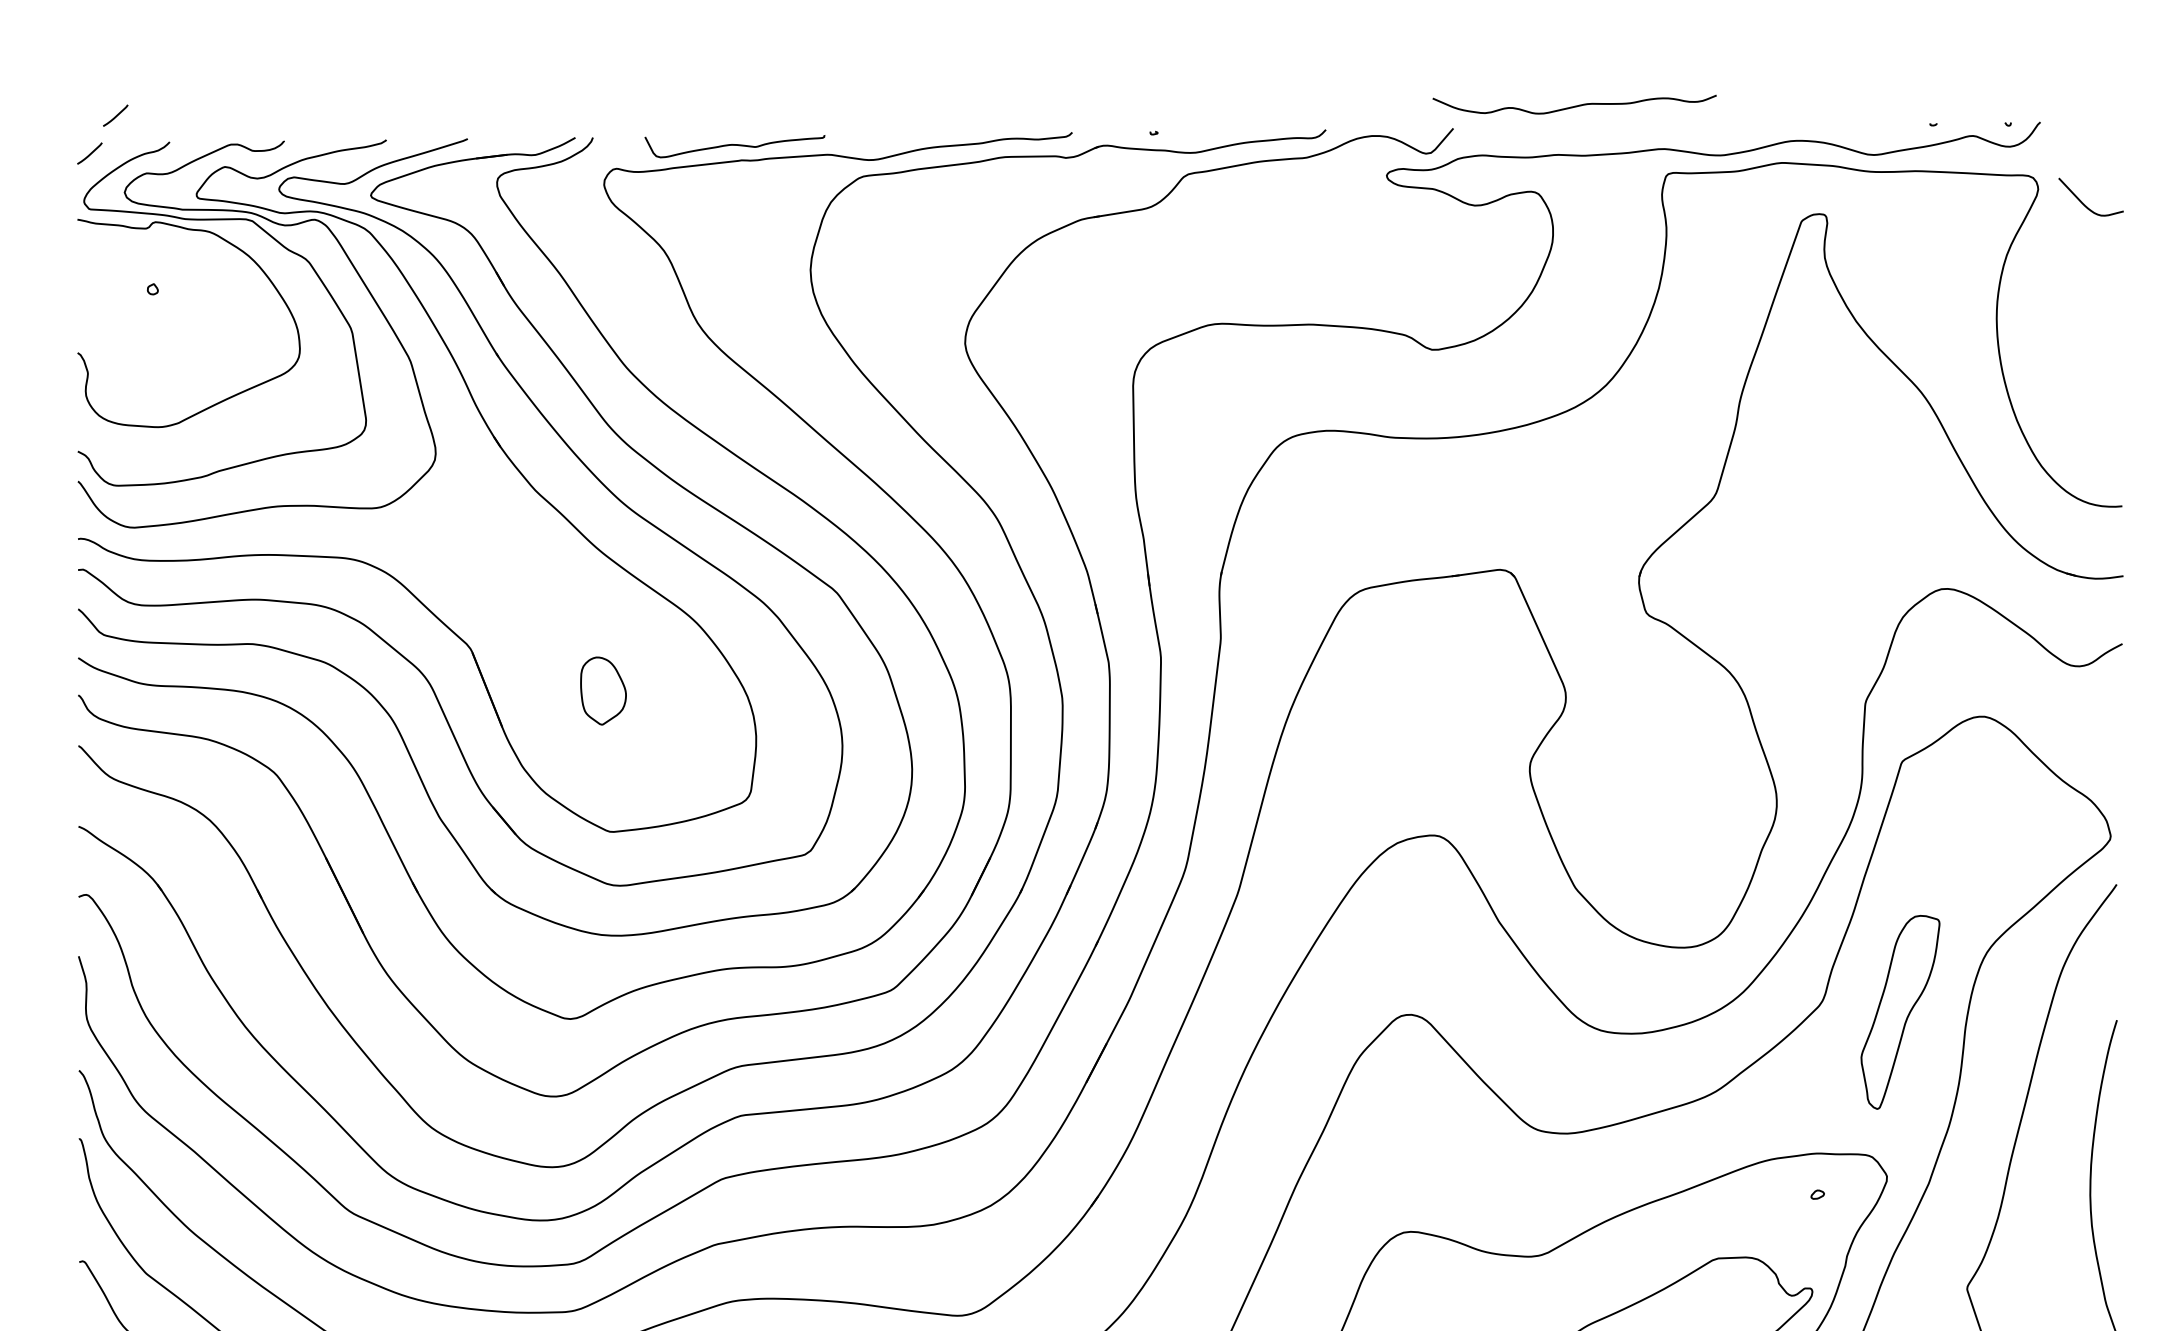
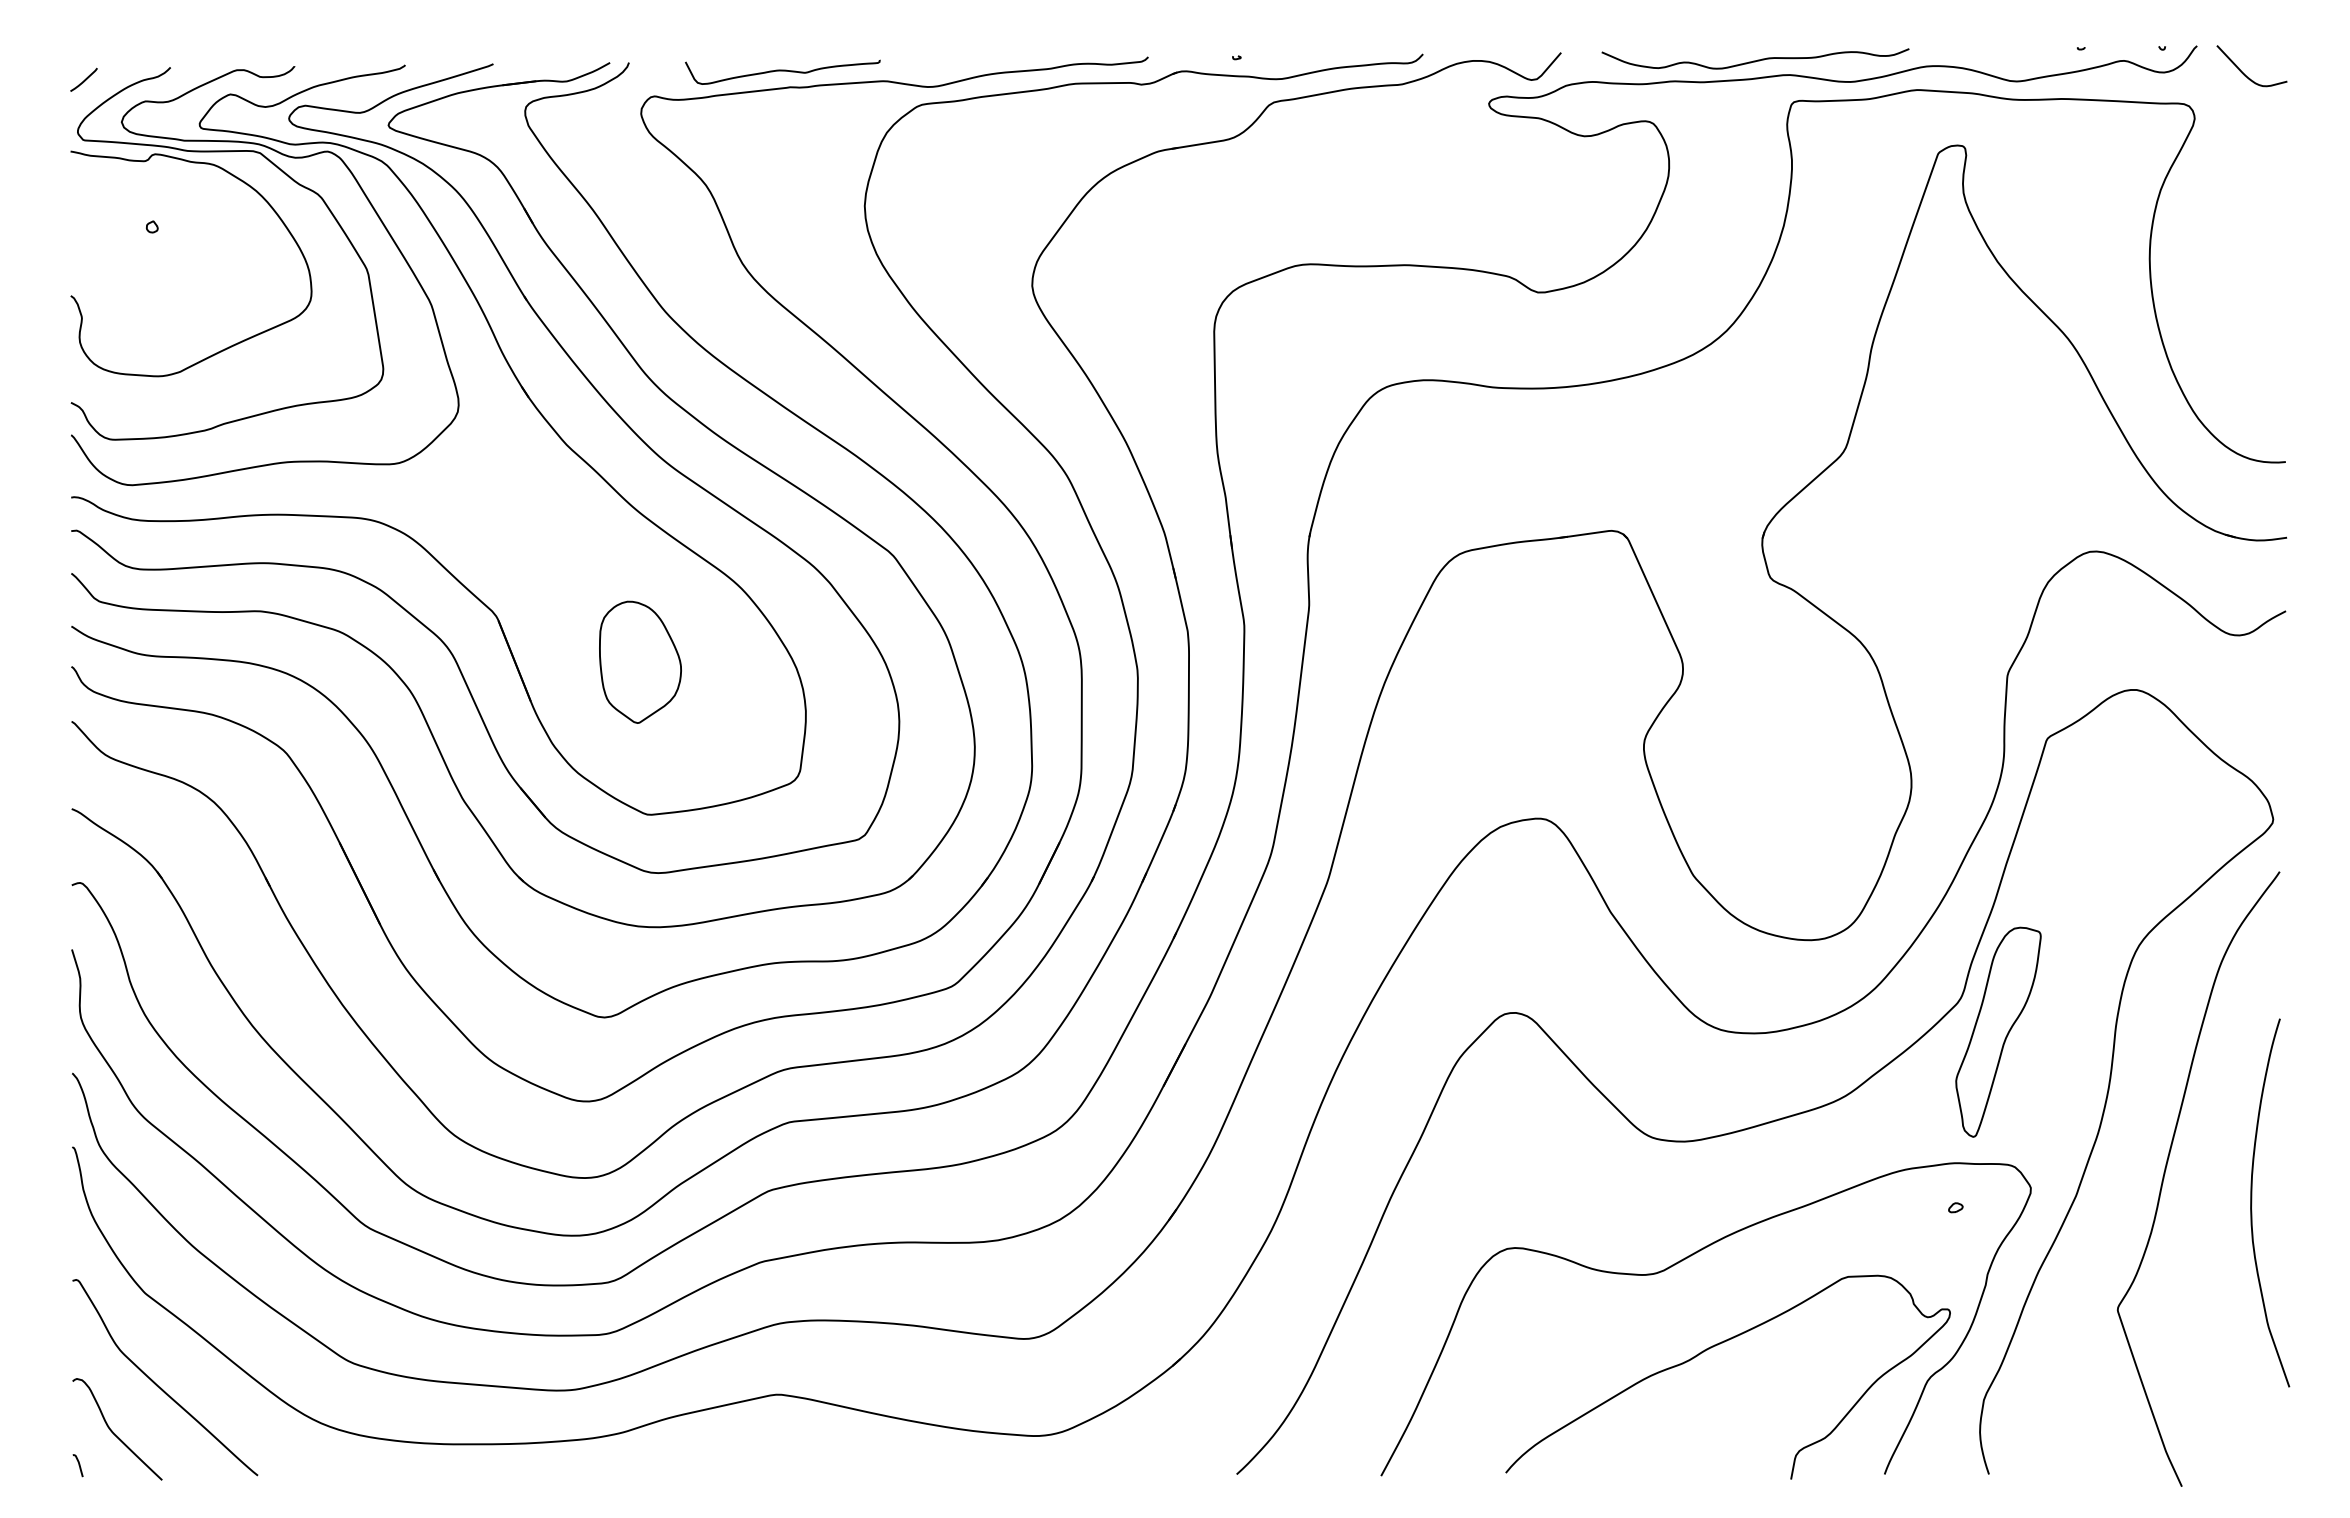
curve: (1574, 106) -> (1755, 60), moved
curve: (116, 115) -> (112, 38), removed
curve: (2084, 203) -> (2244, 73), moved
part: (603, 690) -> (640, 661), size x1.67
part: (1900, 1011) -> (1998, 1031), moved

